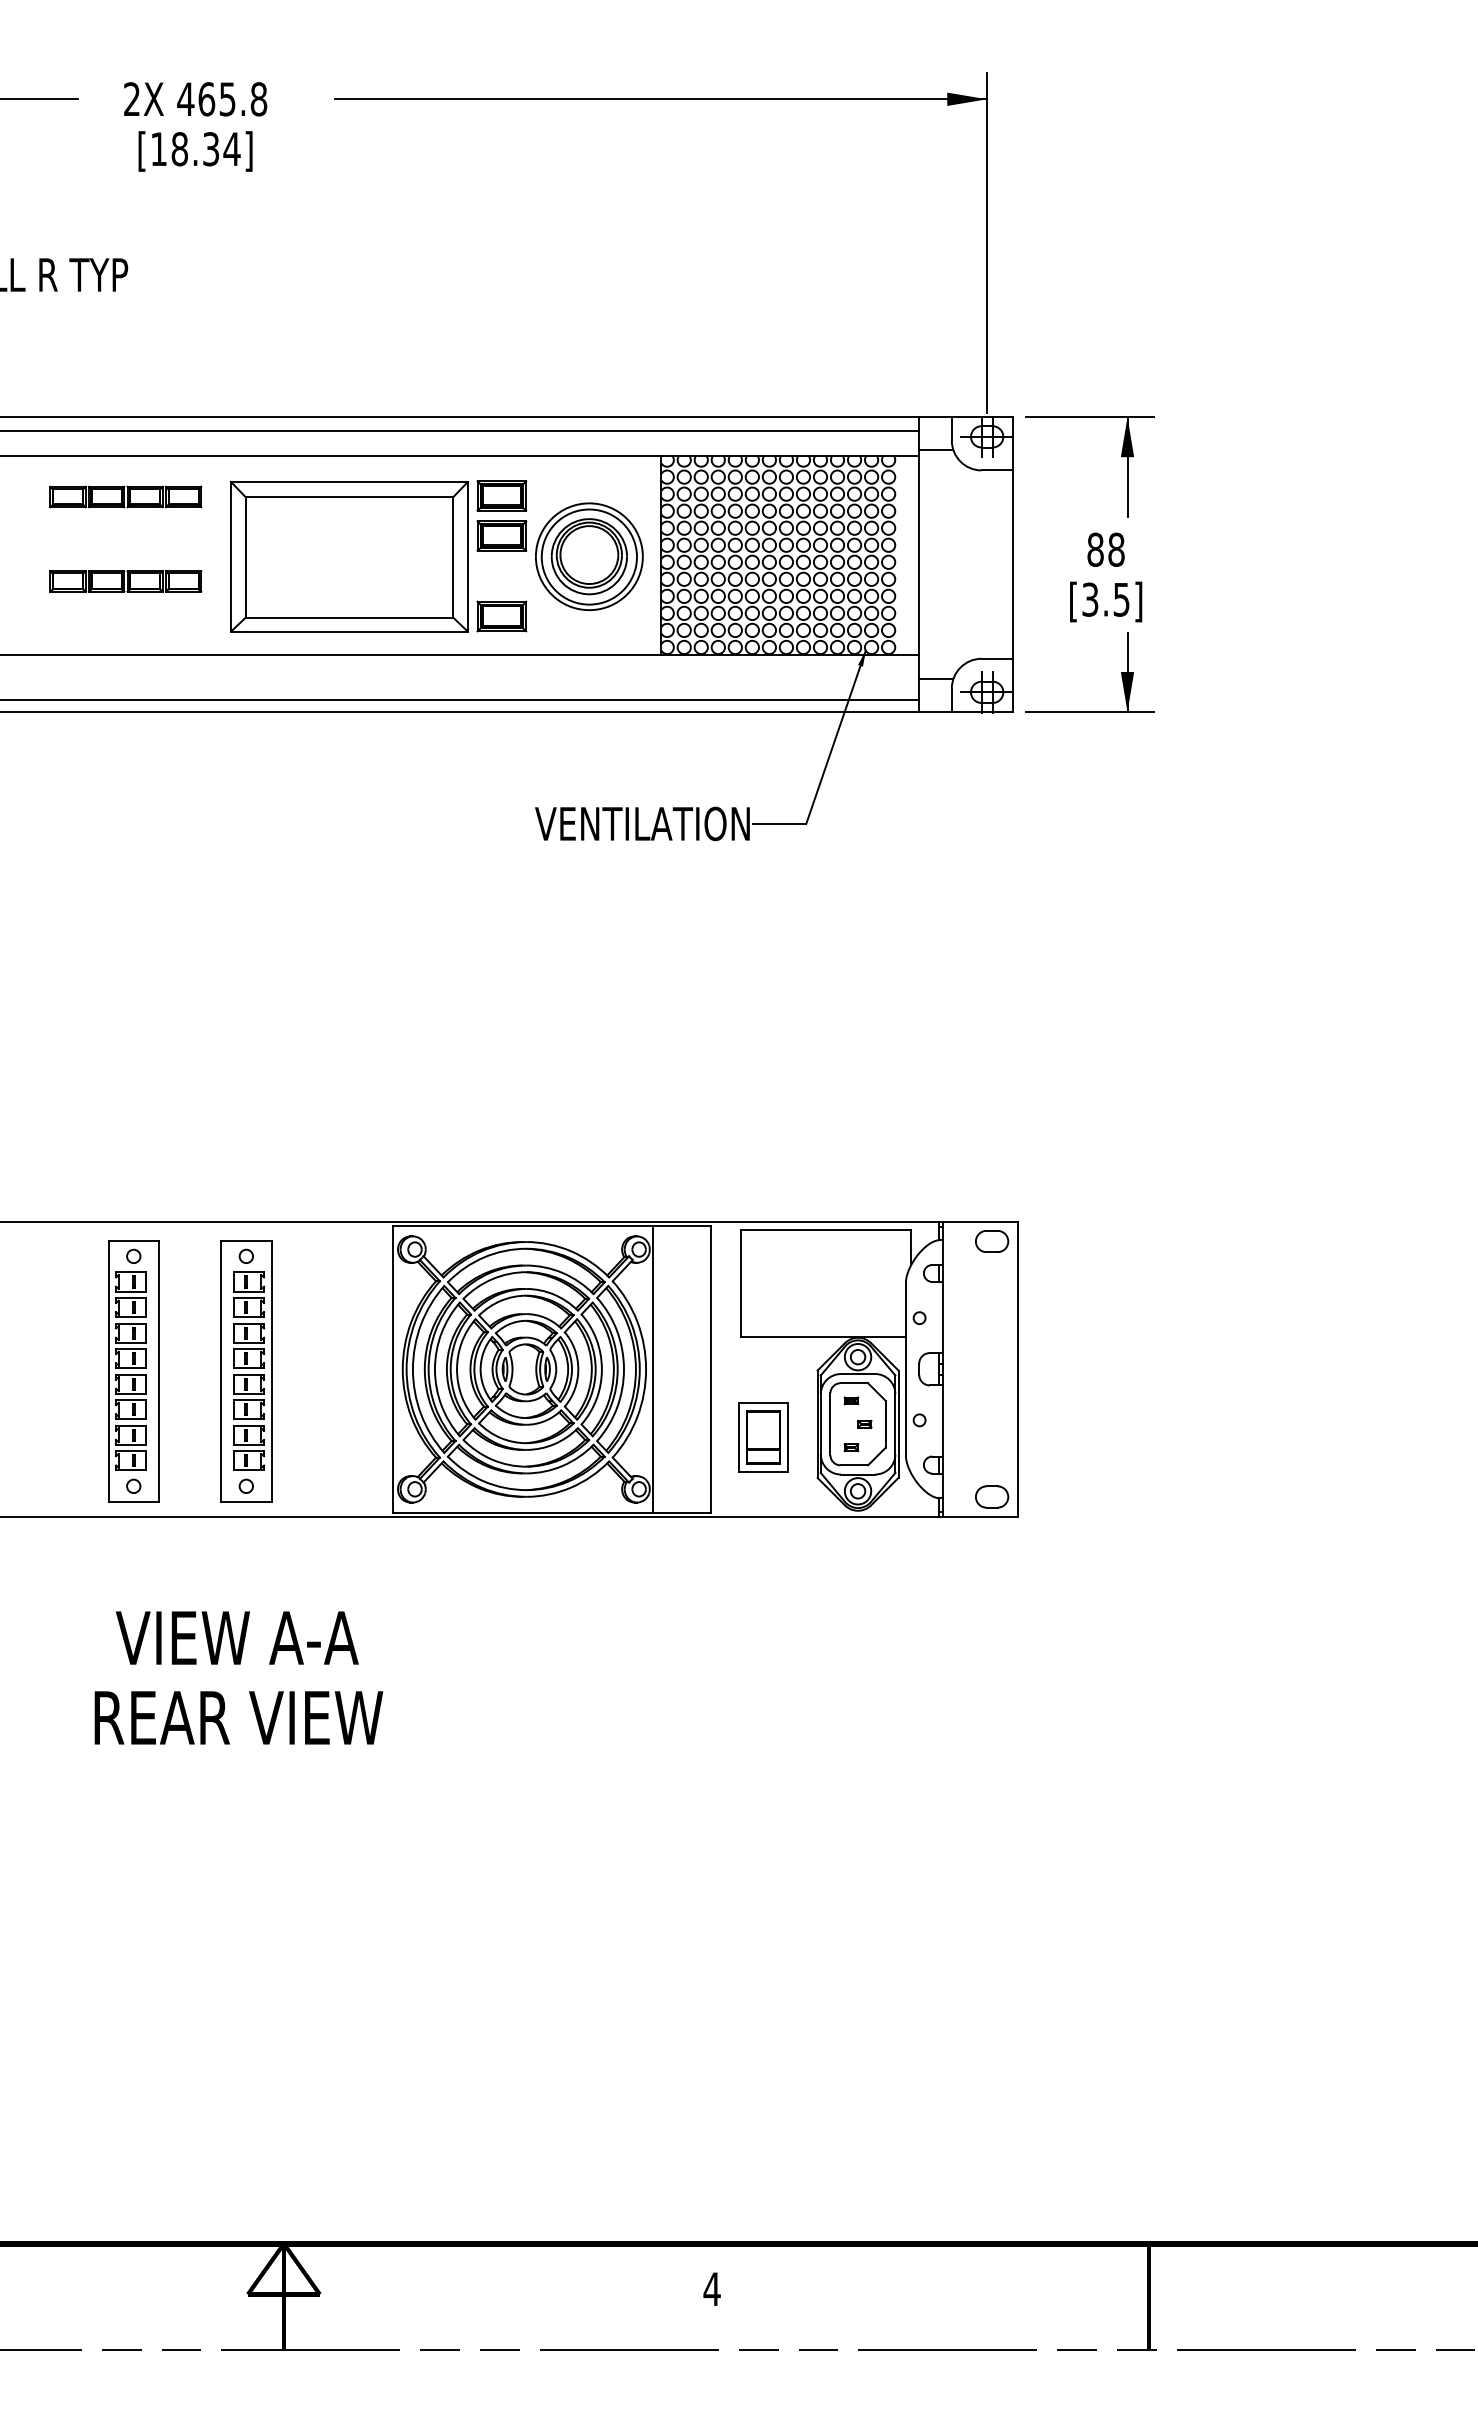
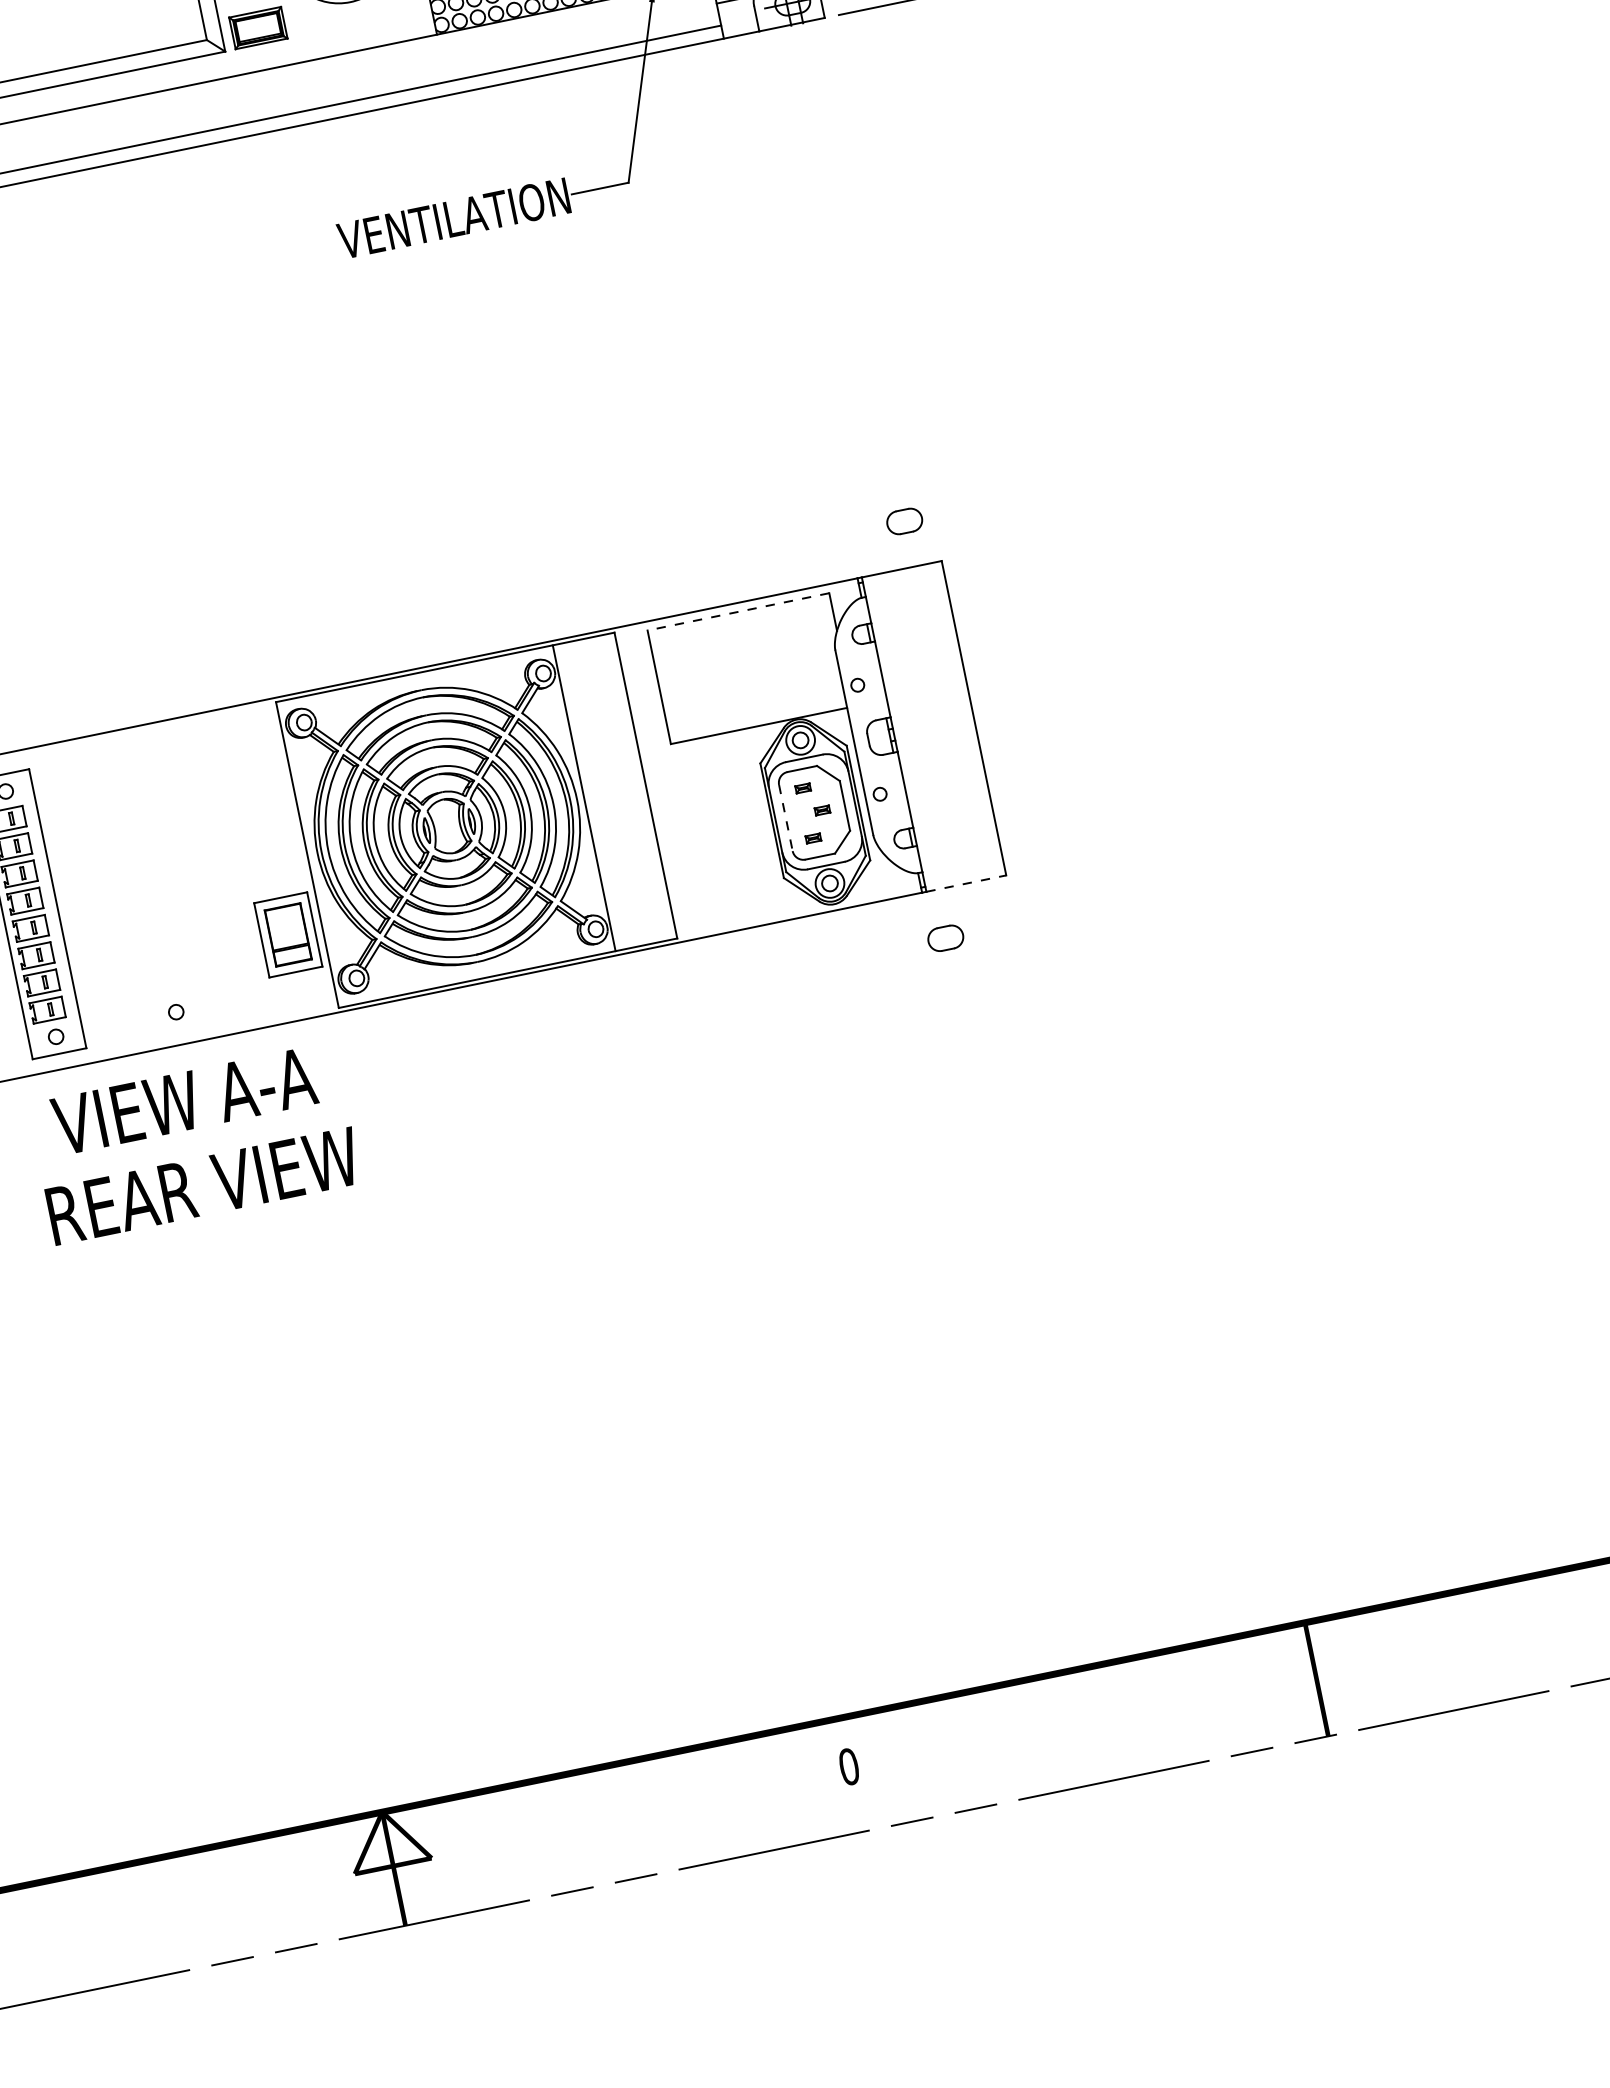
line: (825, 1230) -> (738, 612), solid -> dashed
part: (992, 1241) -> (905, 521), moved
part: (246, 1371) -> (151, 889), removed
line: (830, 1424) -> (785, 818), solid -> dashed
part: (763, 1437) -> (288, 934), moved
part: (992, 1496) -> (946, 937), moved
line: (981, 1516) -> (967, 883), solid -> dashed
text: (238, 1677) -> (194, 1143), moved
text: (711, 2289) -> (848, 1767), 4 -> 0

